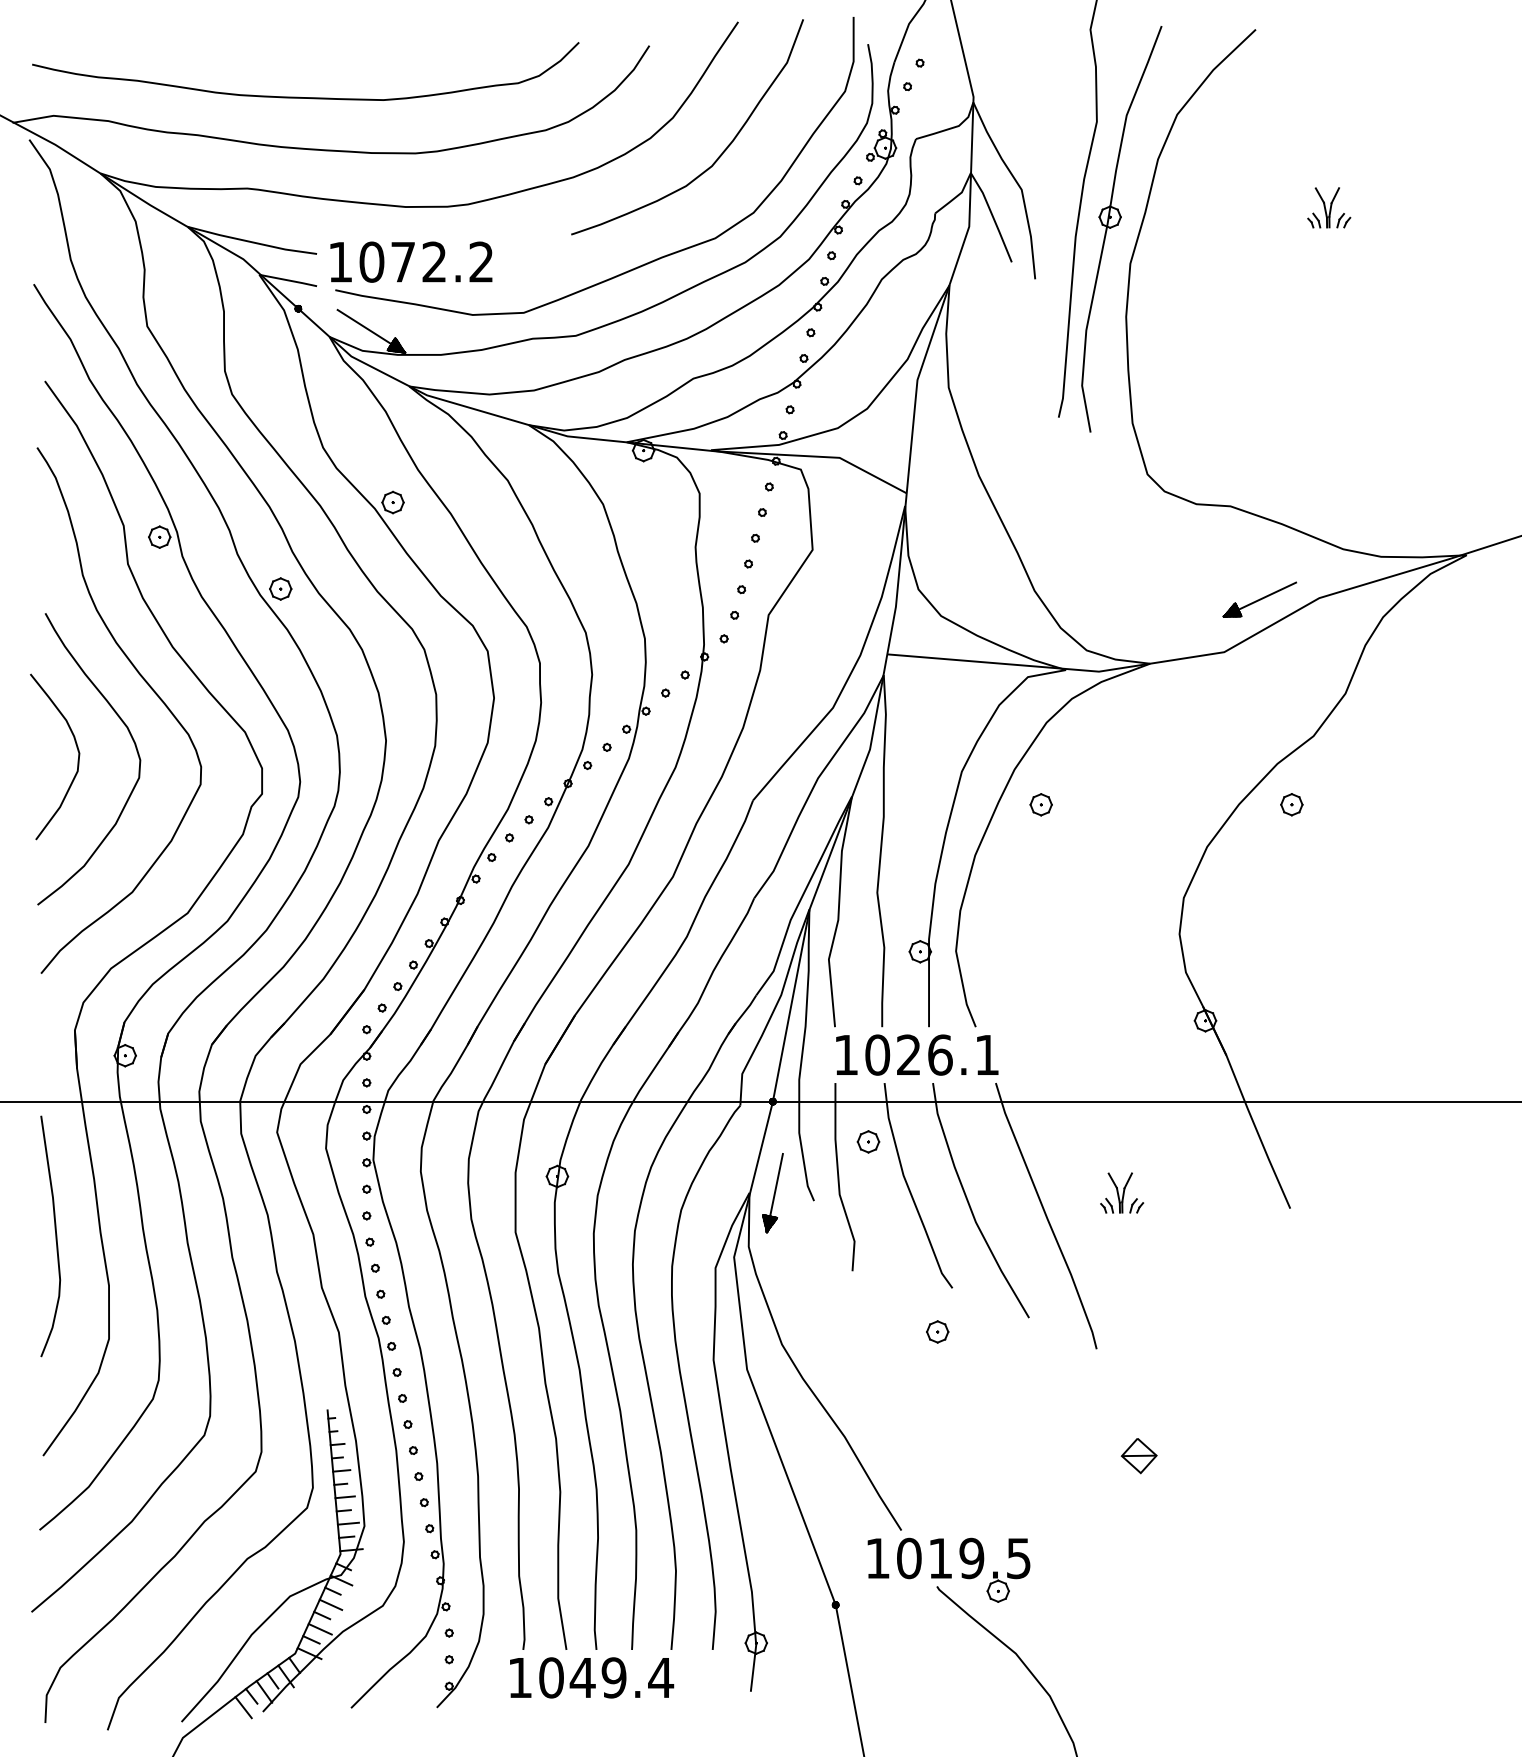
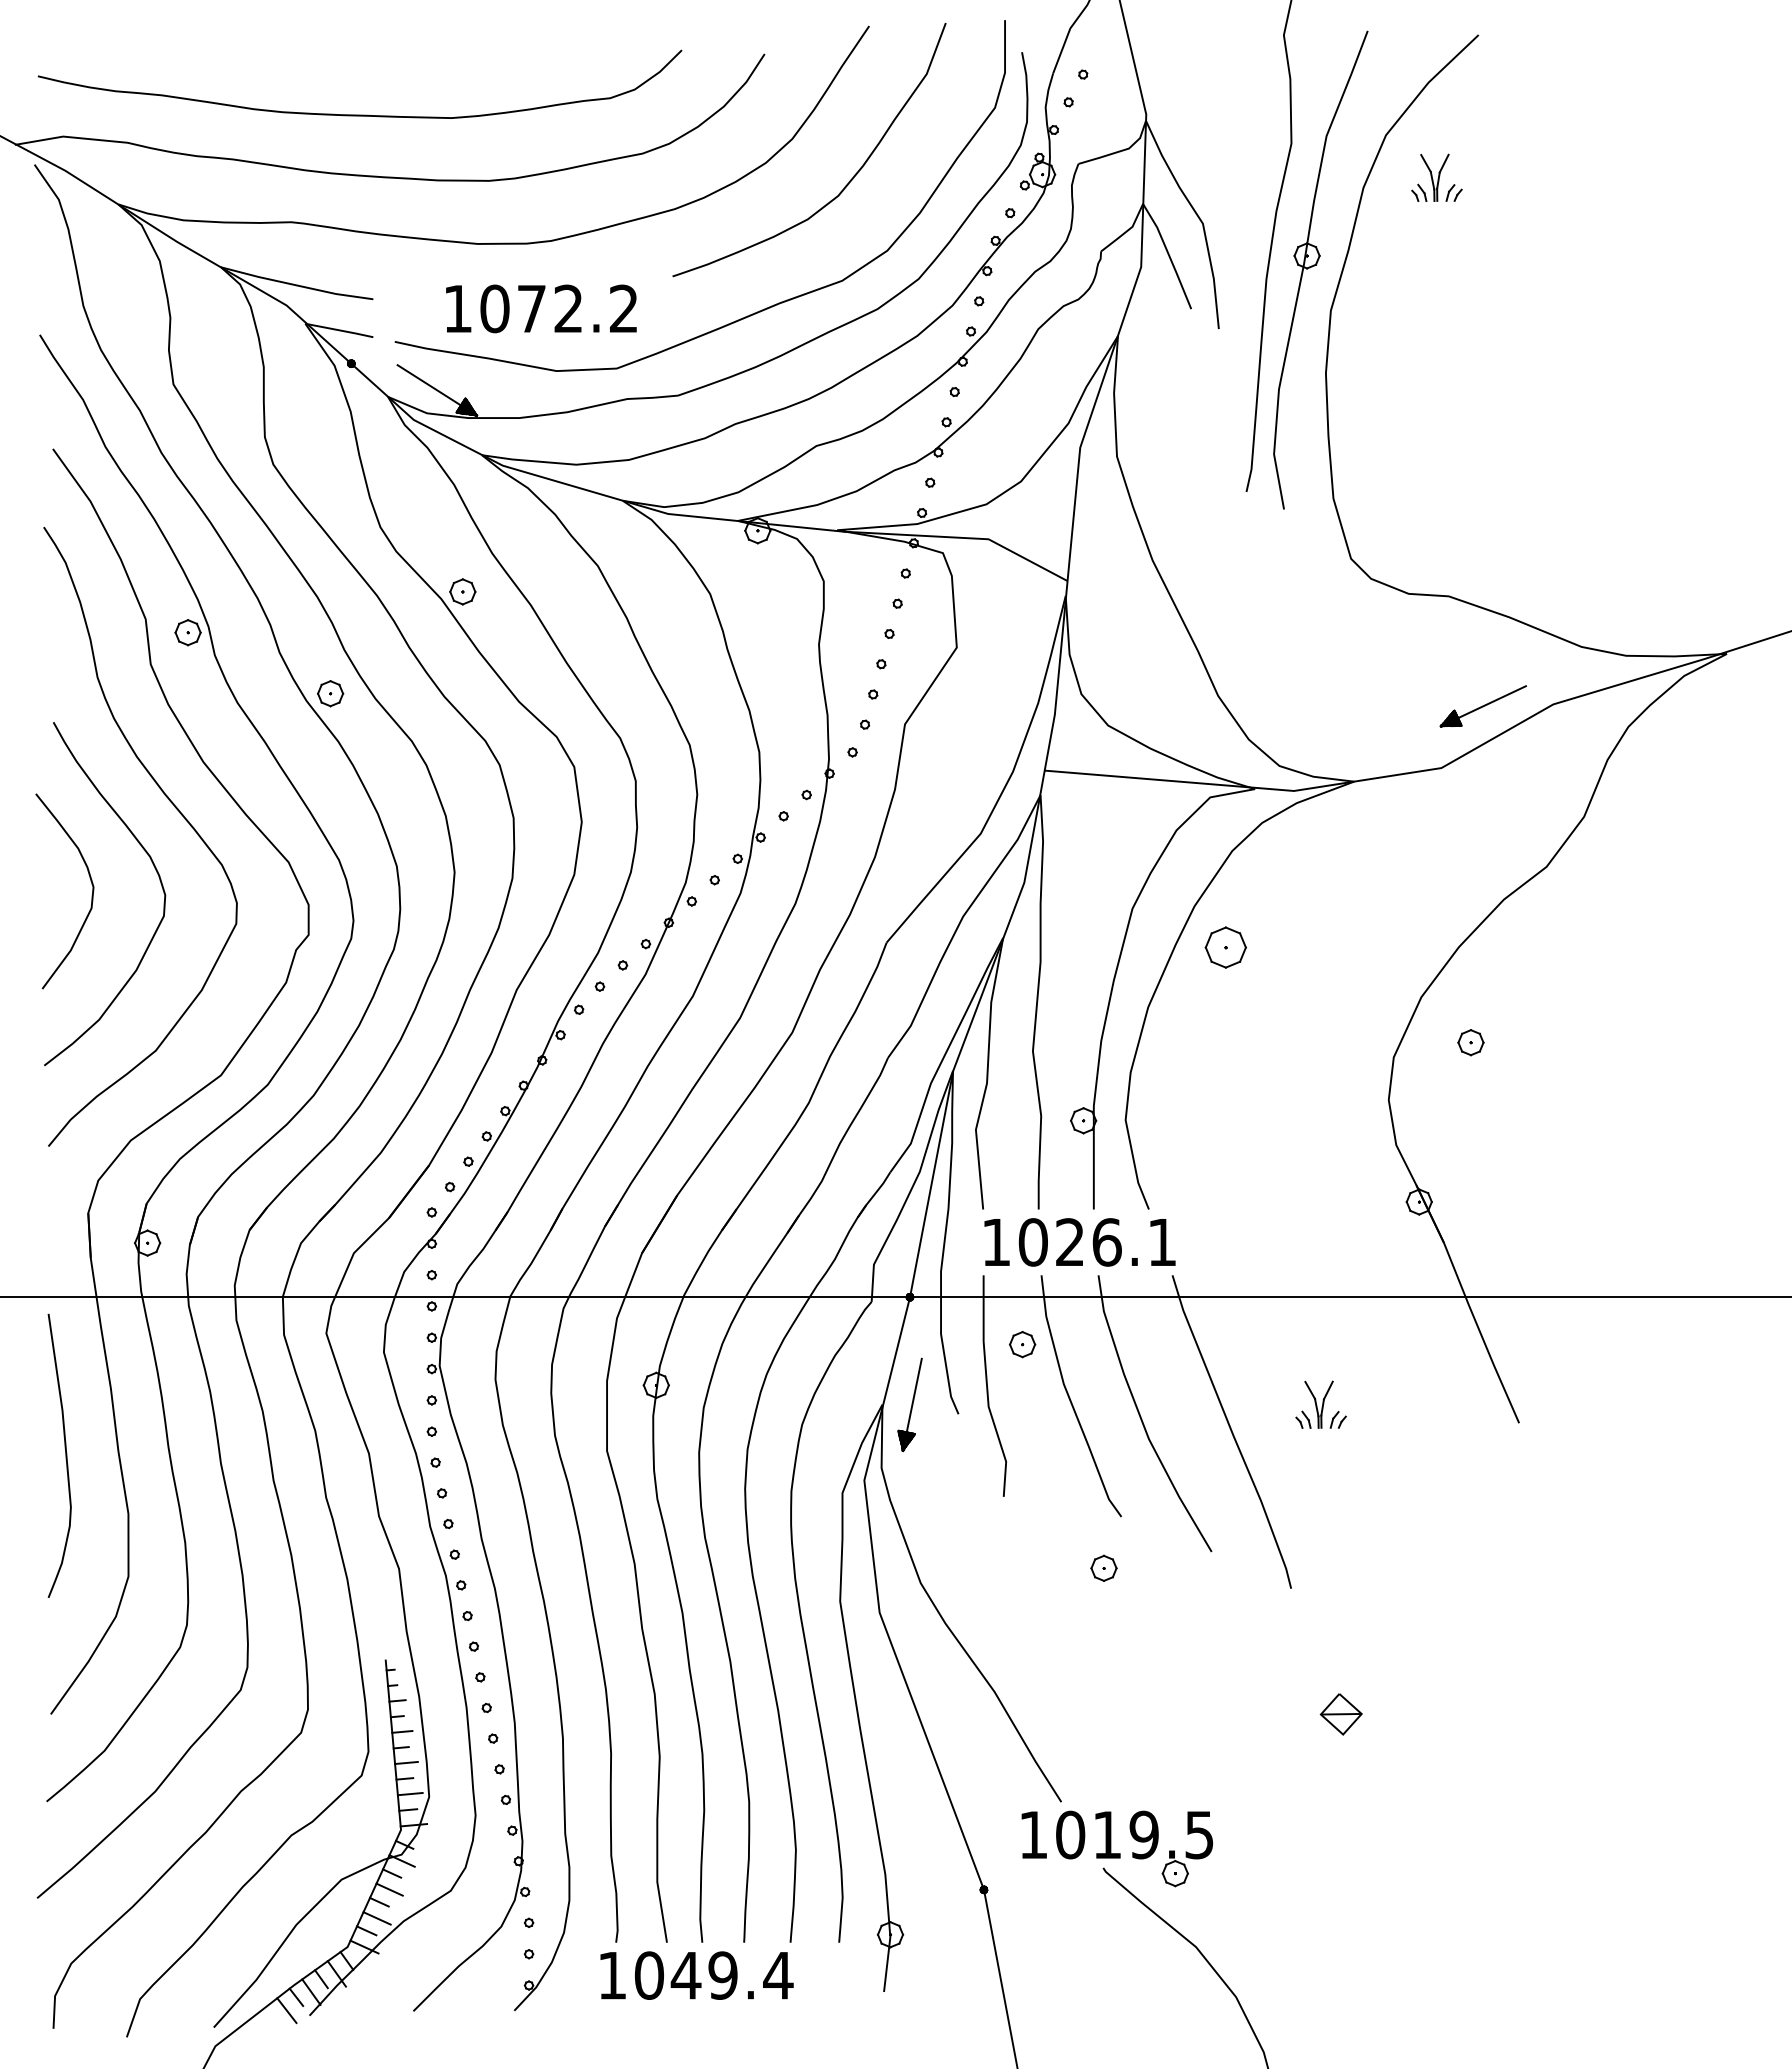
part: (1328, 207) -> (1436, 177), moved
text: (411, 261) -> (541, 308), moved
part: (1040, 804) -> (1225, 947), size x1.6
part: (1291, 804) -> (1470, 1042), moved

